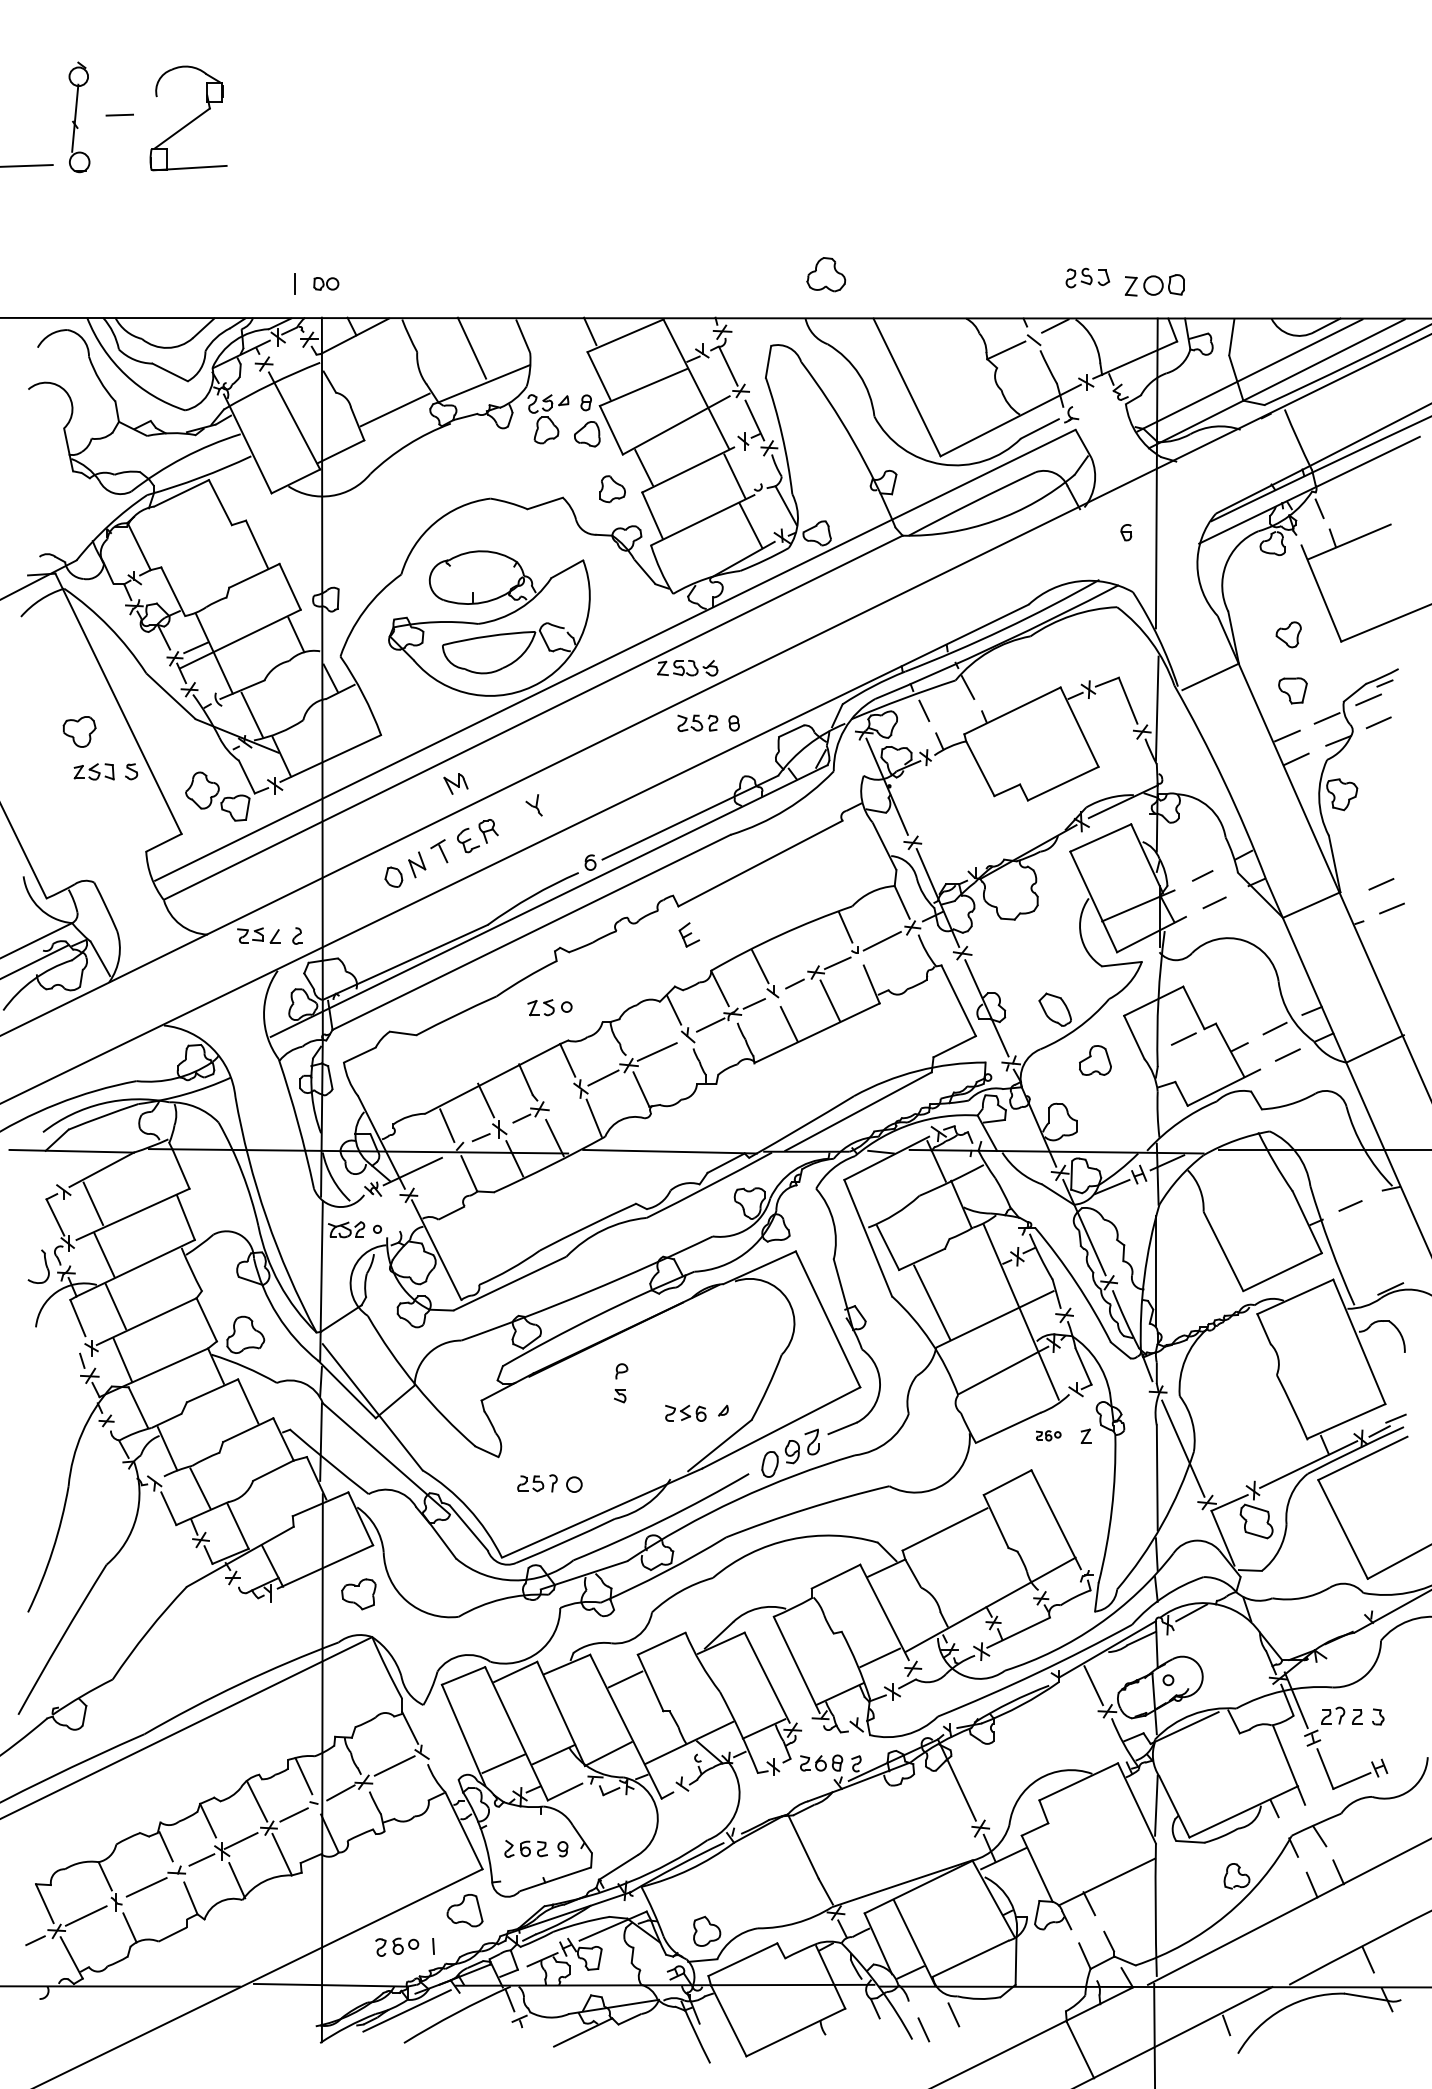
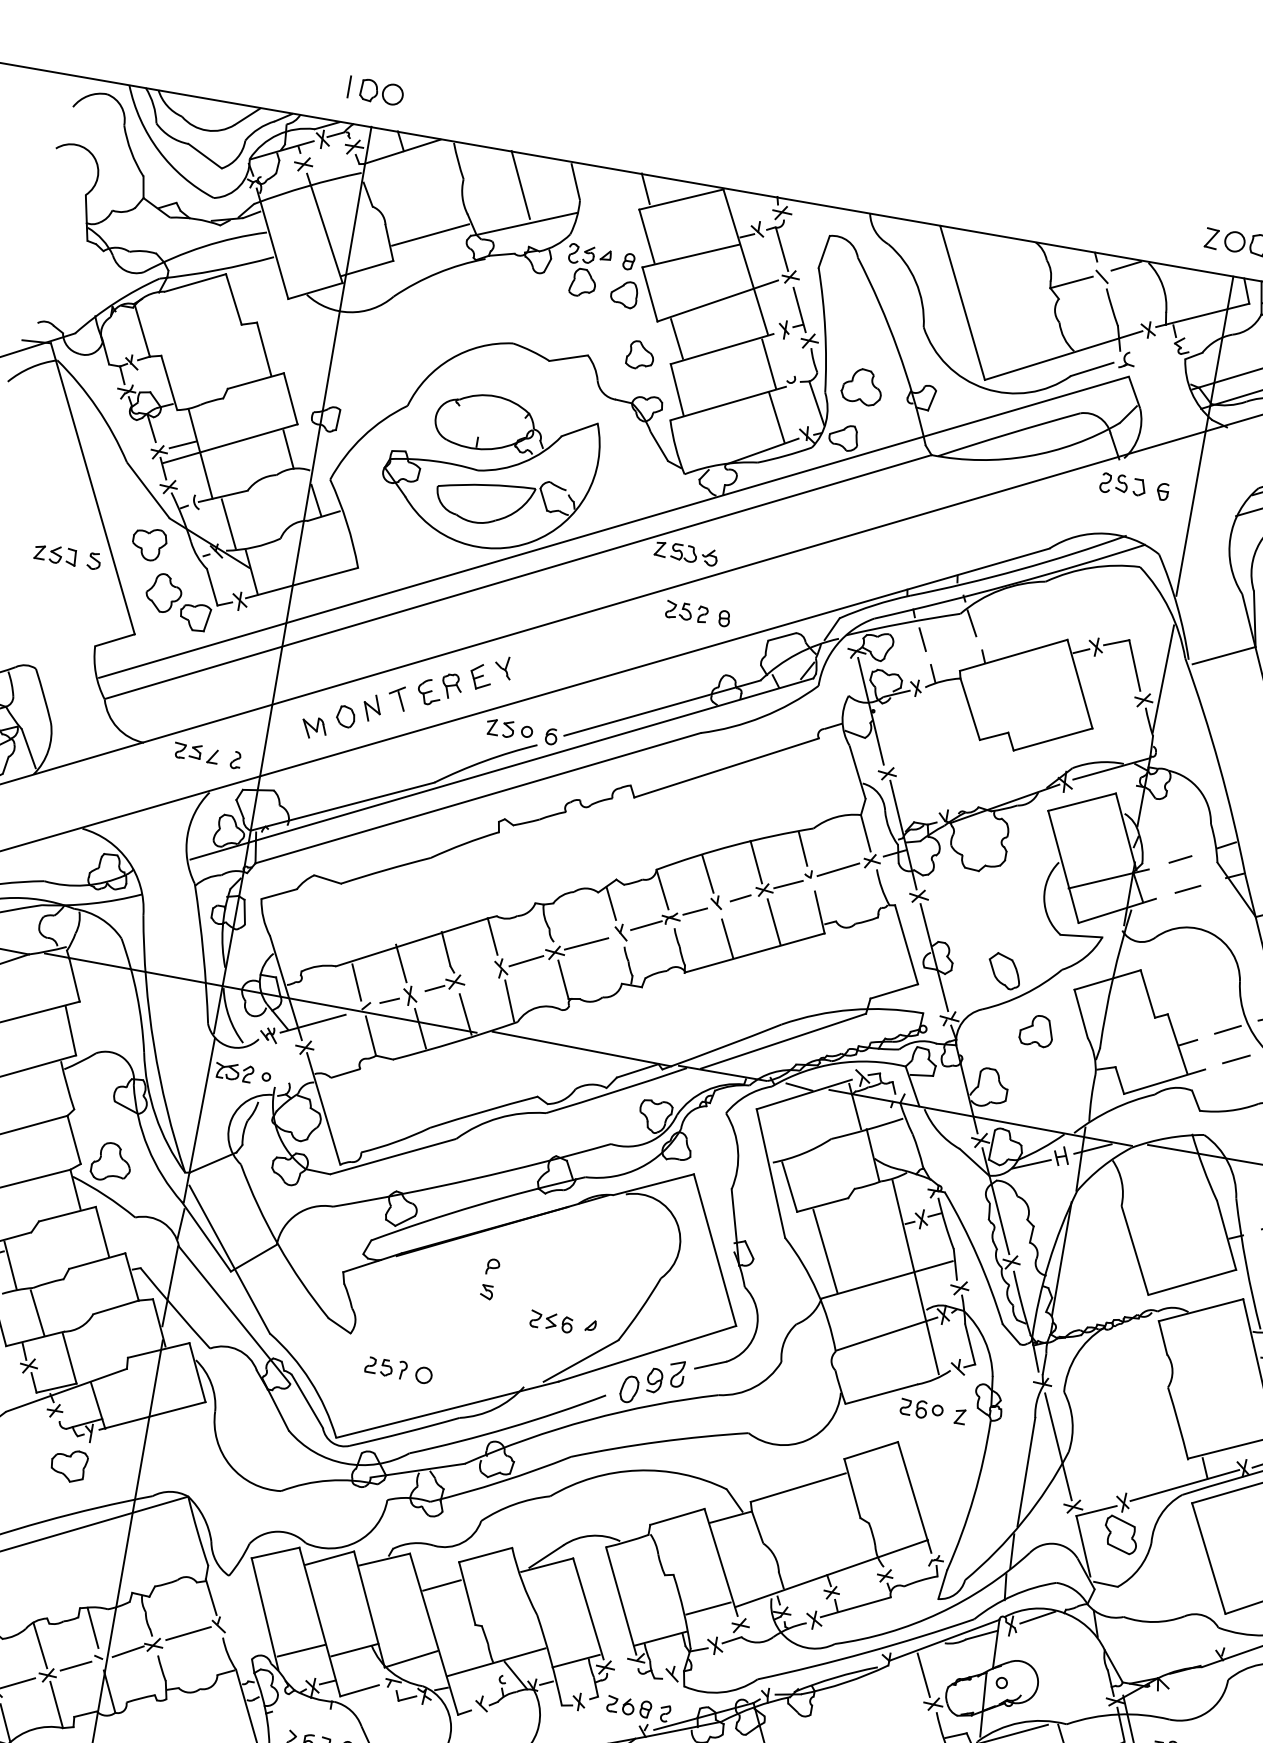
part: (826, 274) -> (862, 386), moved
part: (1087, 277) -> (1122, 484), moved
part: (326, 283) -> (382, 92), size x1.67
part: (79, 731) -> (149, 543), moved
part: (455, 783) -> (314, 727), moved
part: (689, 934) -> (481, 676), moved
line: (803, 947) -> (755, 862), added
part: (549, 1007) -> (509, 729), moved
line: (1183, 1038) -> (1131, 1023), removed
part: (1048, 1435) -> (921, 1409), size x1.67
part: (358, 1594) -> (68, 1465), moved

